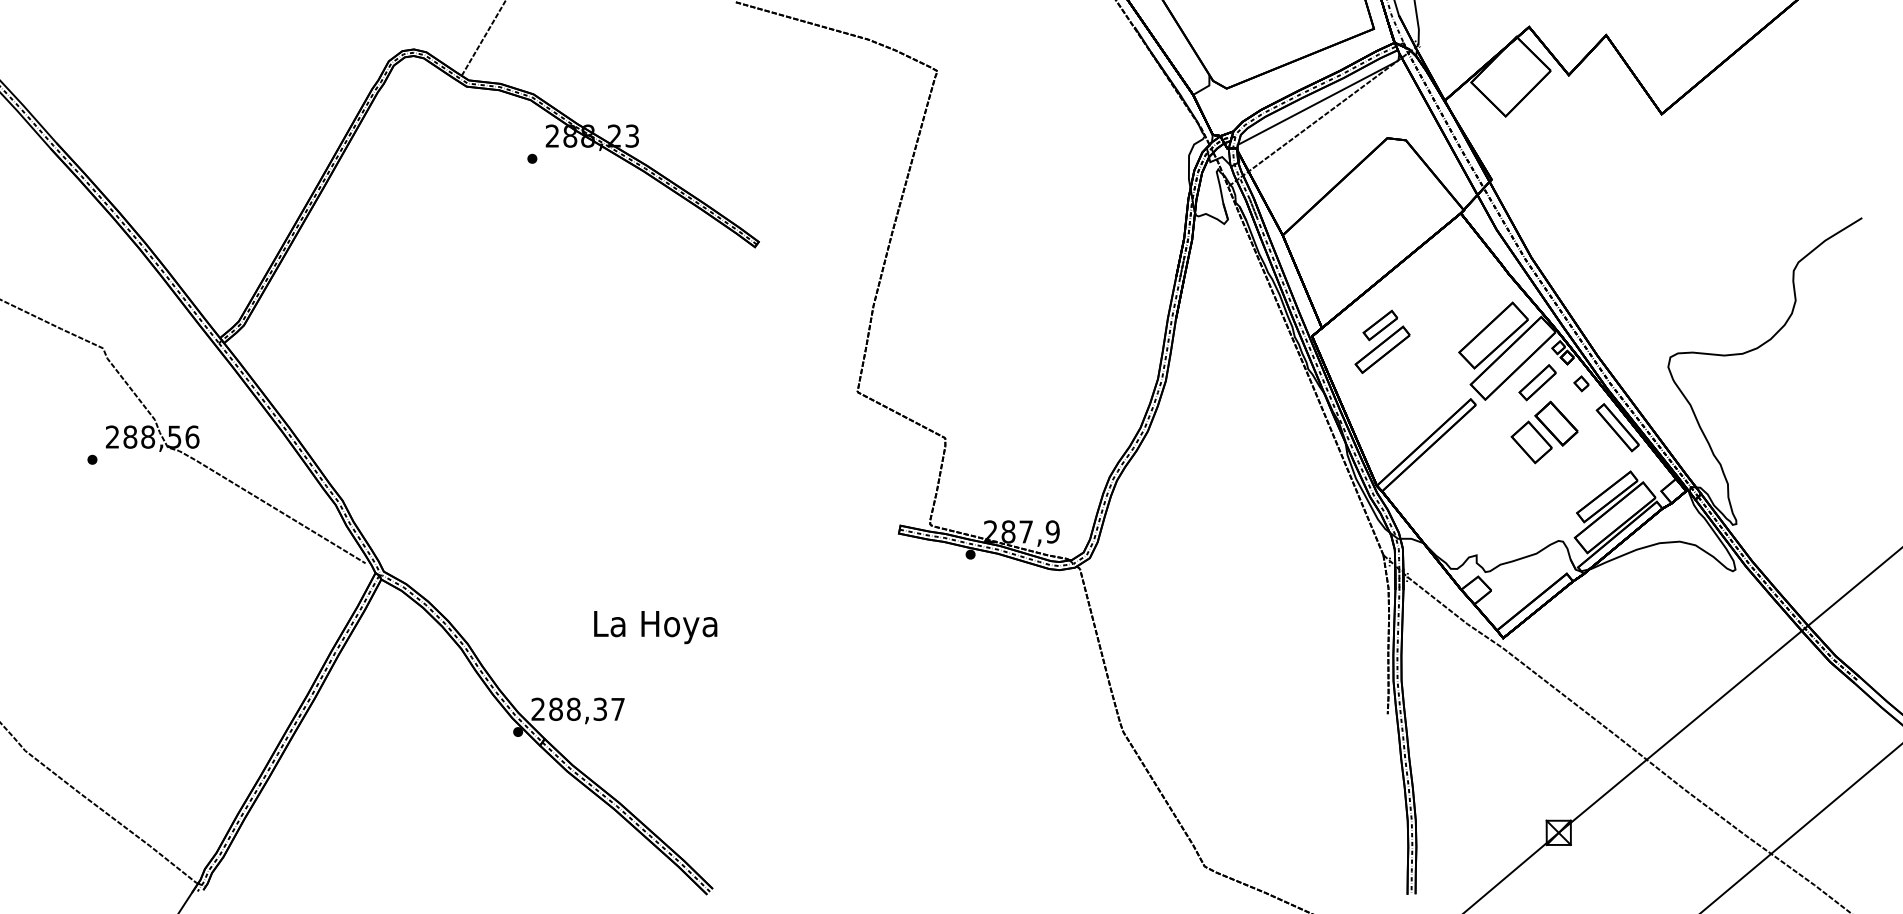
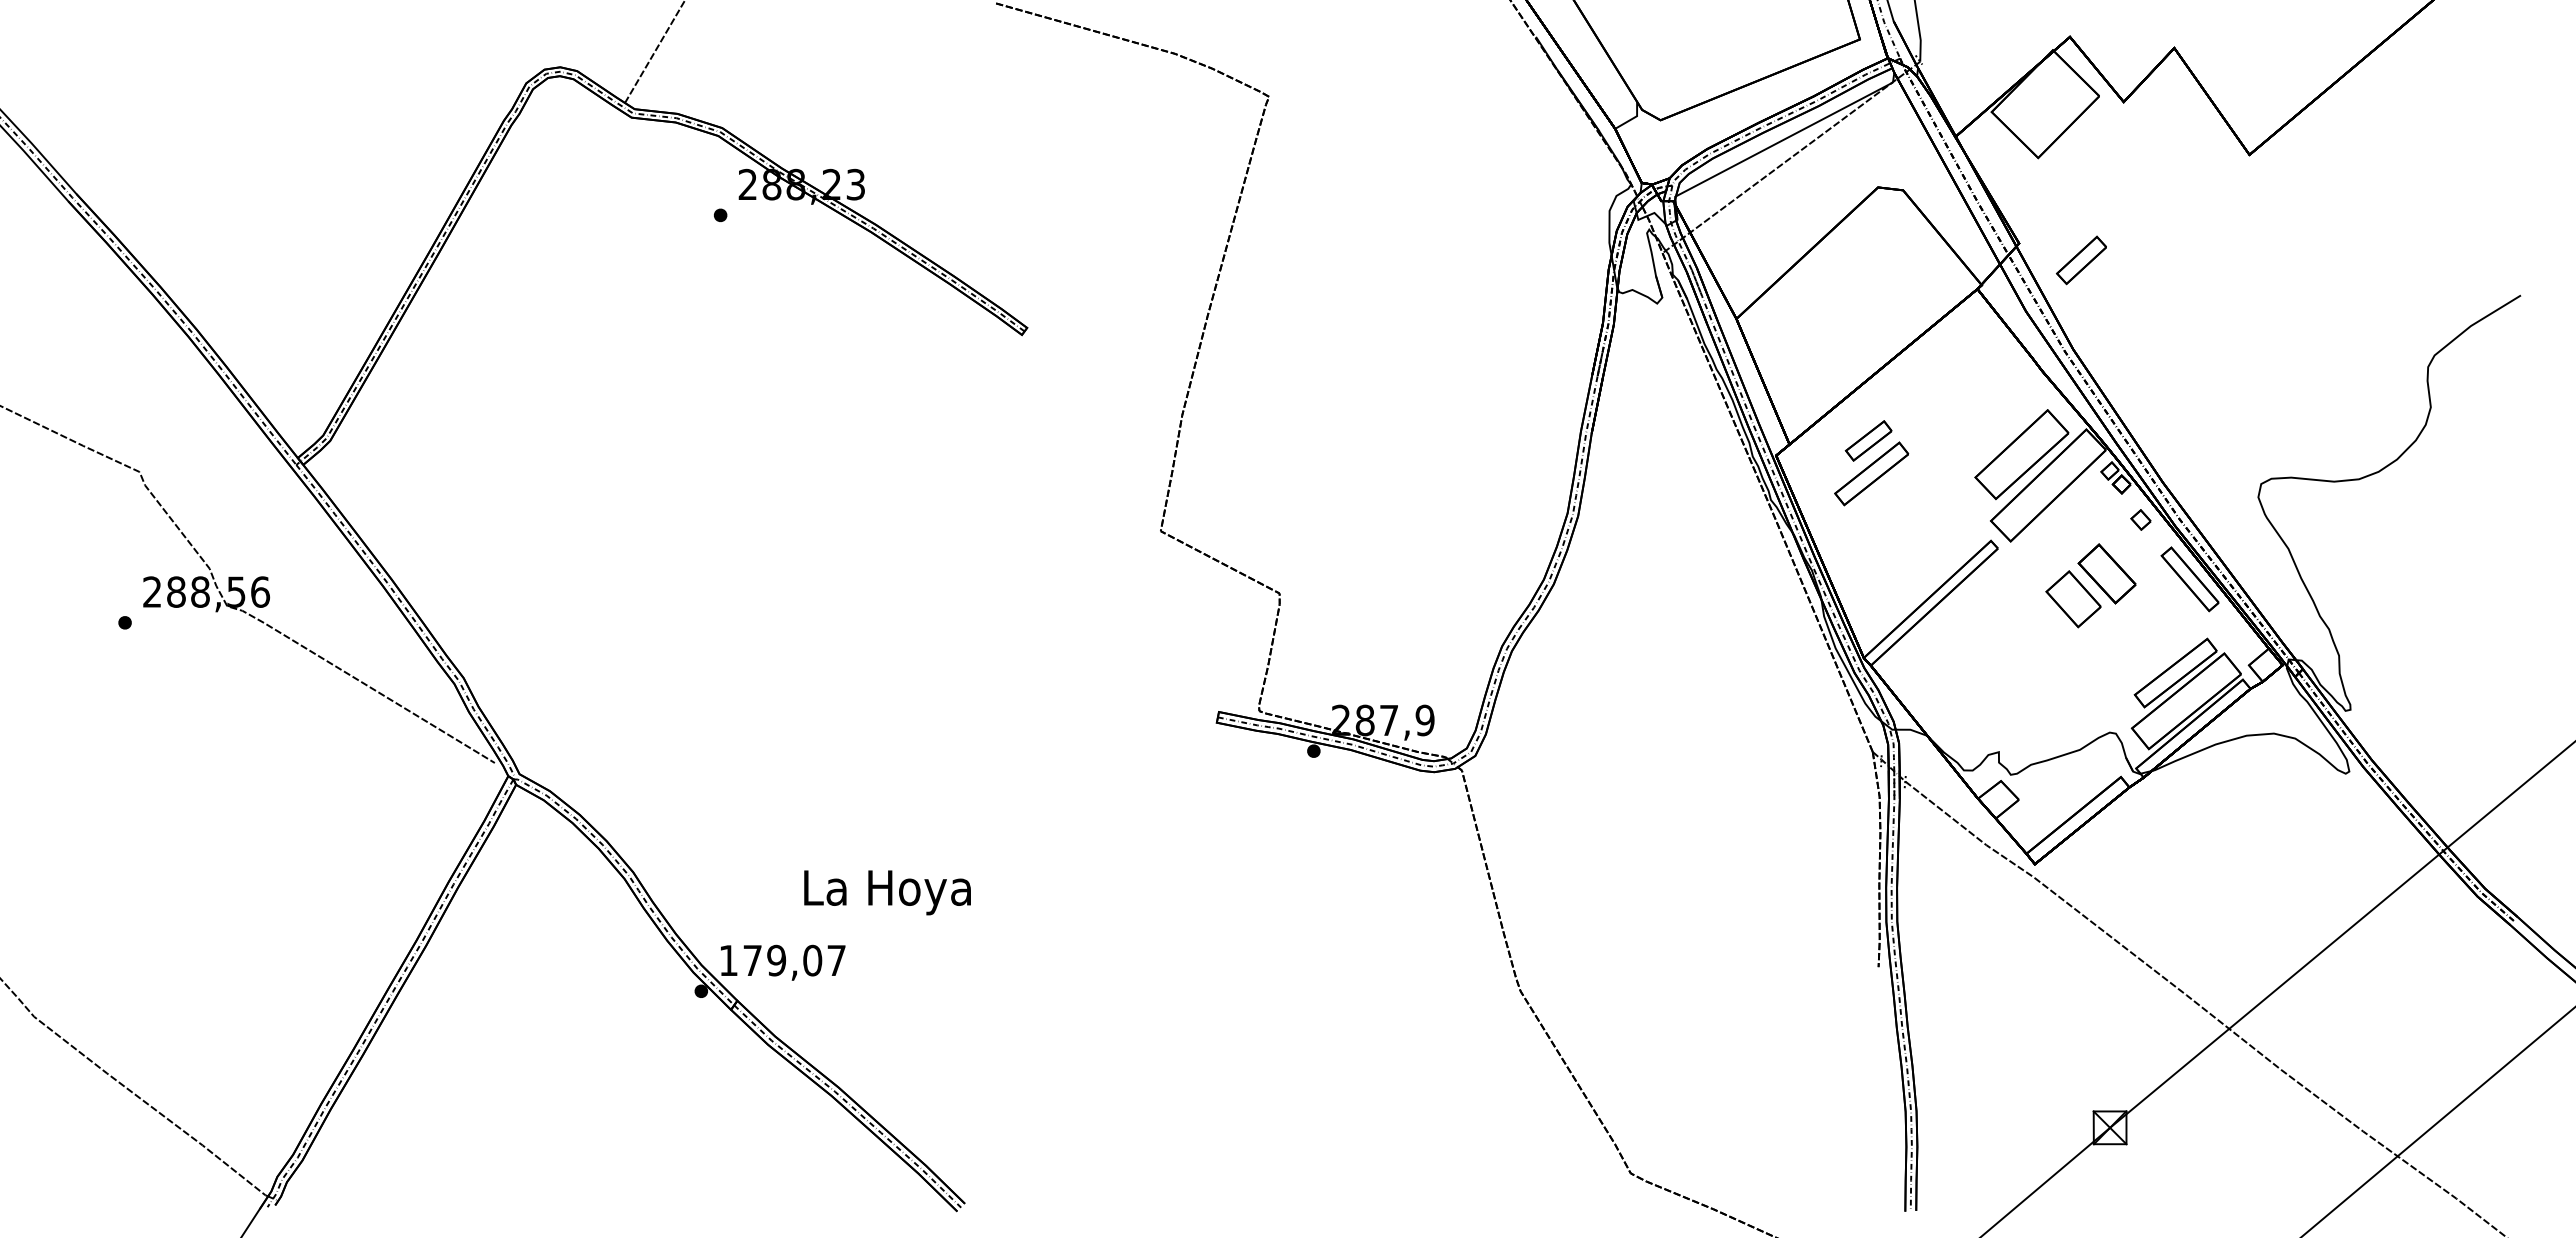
part: (1537, 382) -> (2081, 260), moved
text: (655, 627) -> (887, 892), moved
text: (569, 709) -> (770, 960), 288,37 -> 179,07

